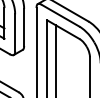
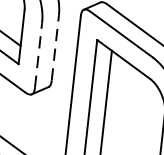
line: (24, 27) -> (55, 48), solid -> dashed
line: (15, 32) -> (39, 55), solid -> dashed

